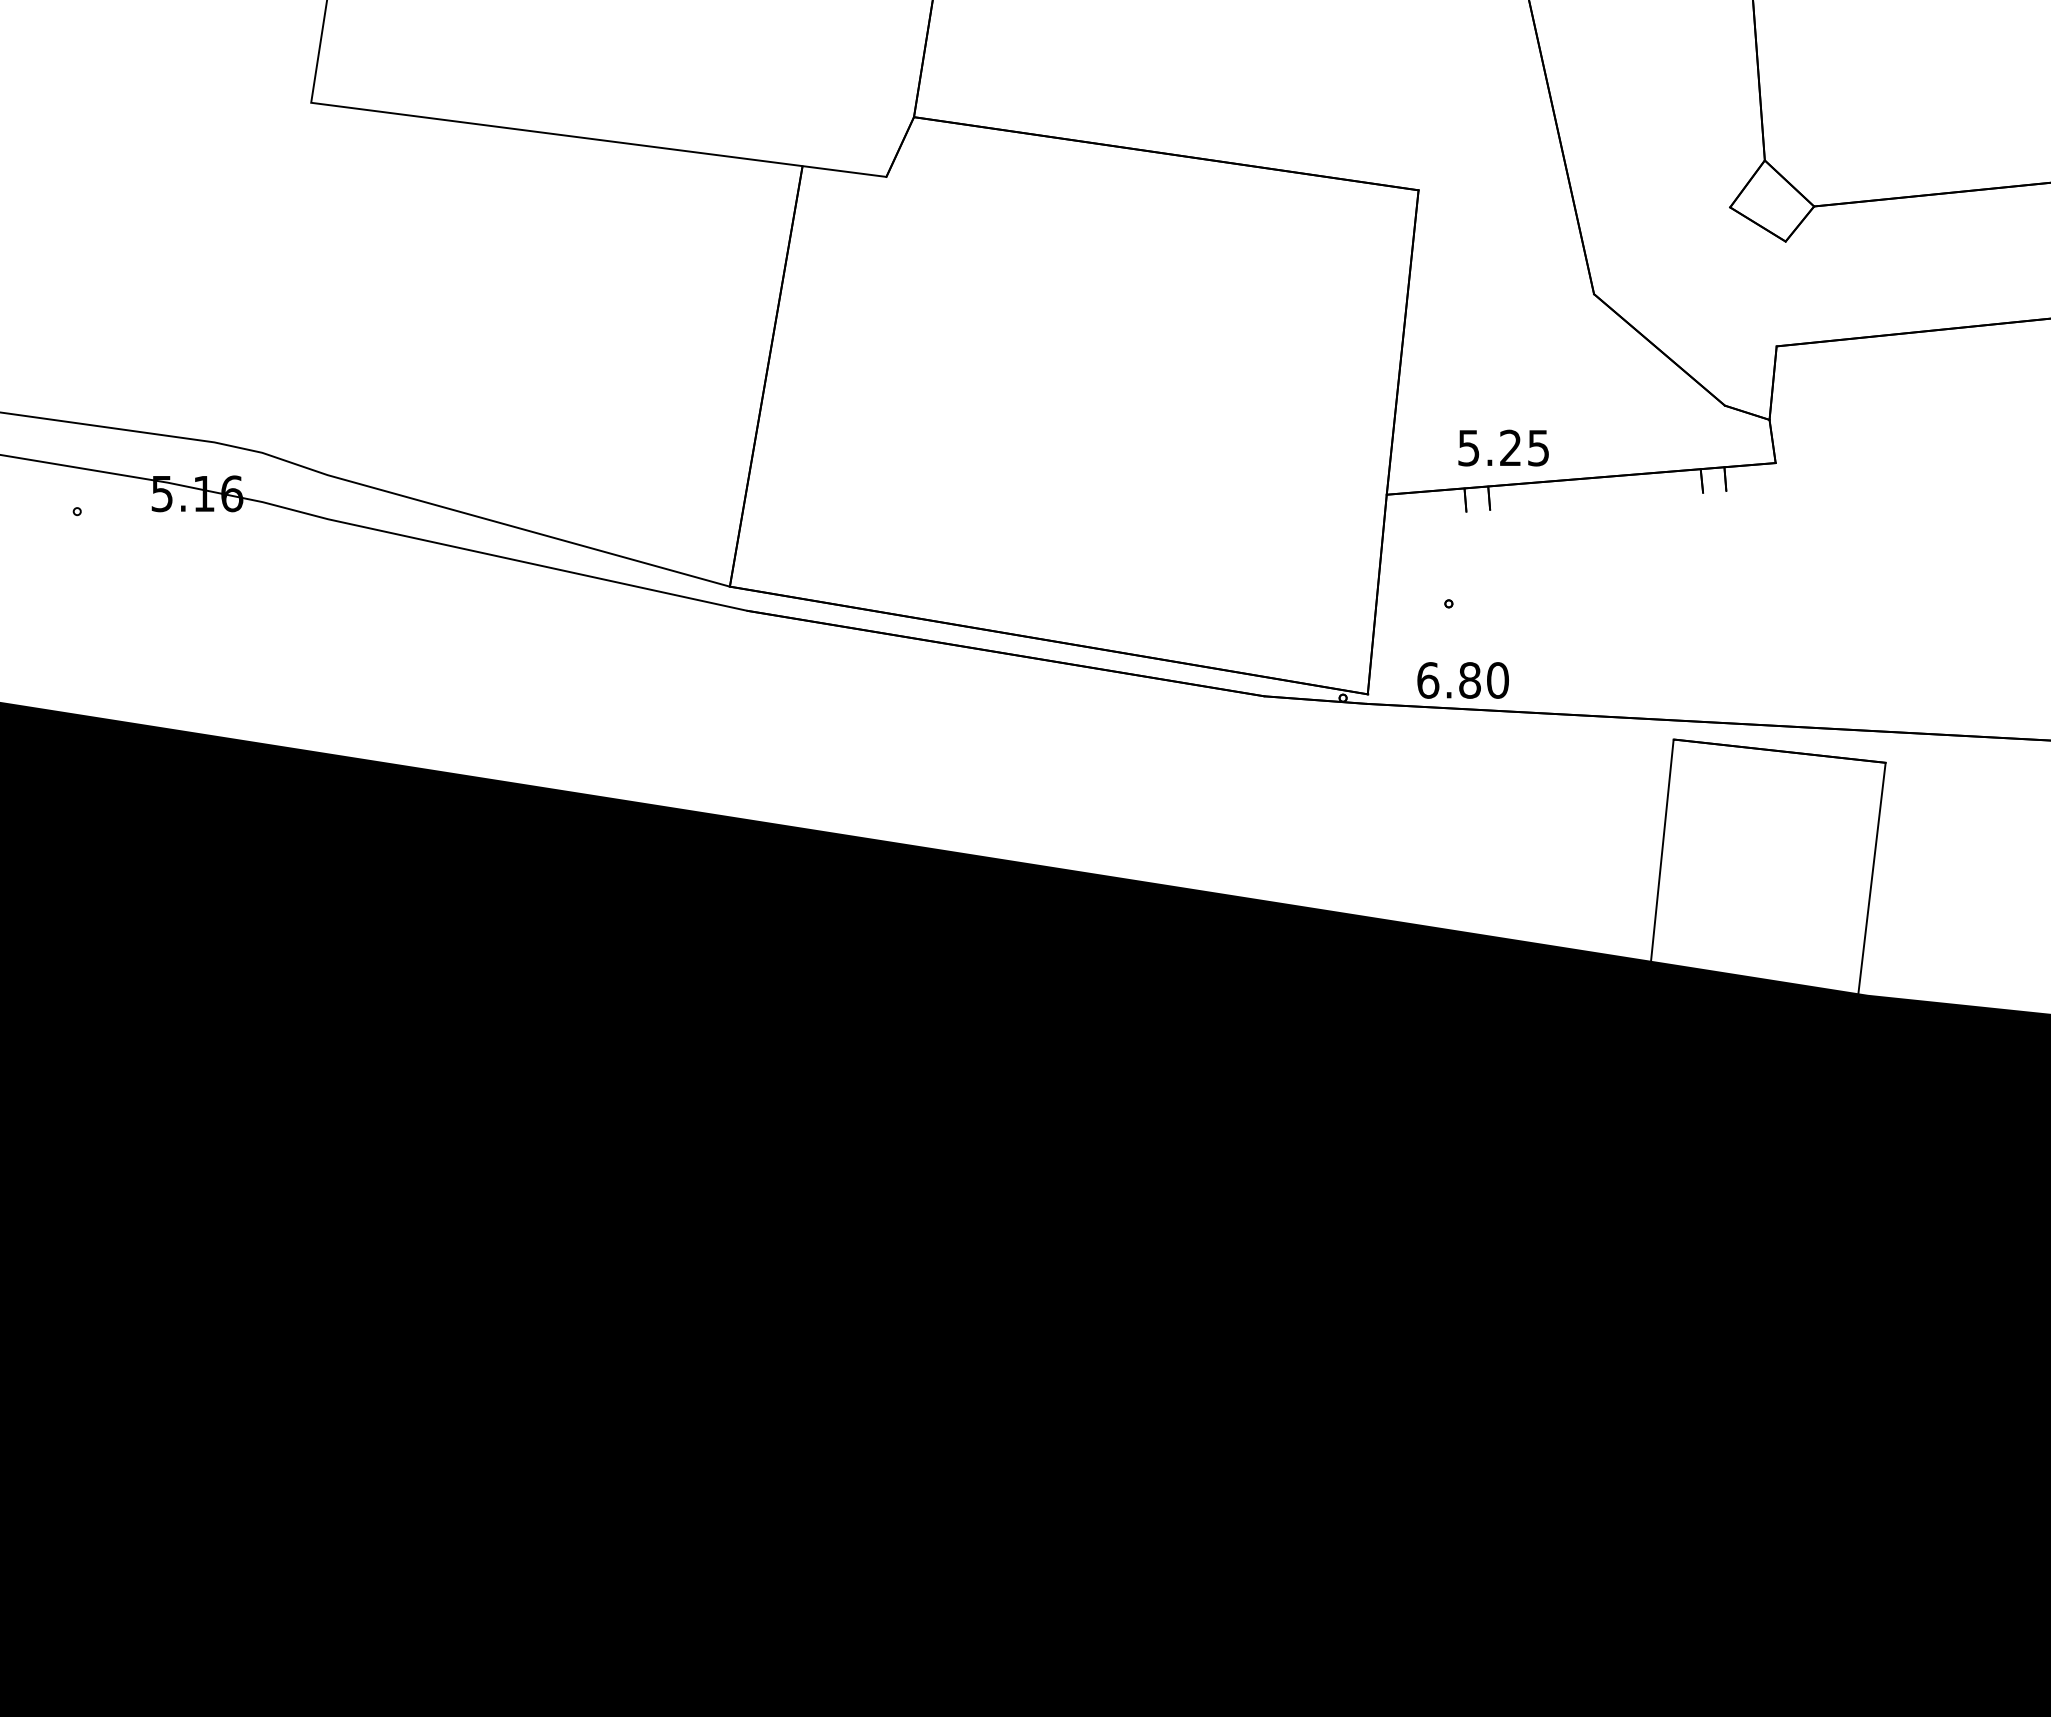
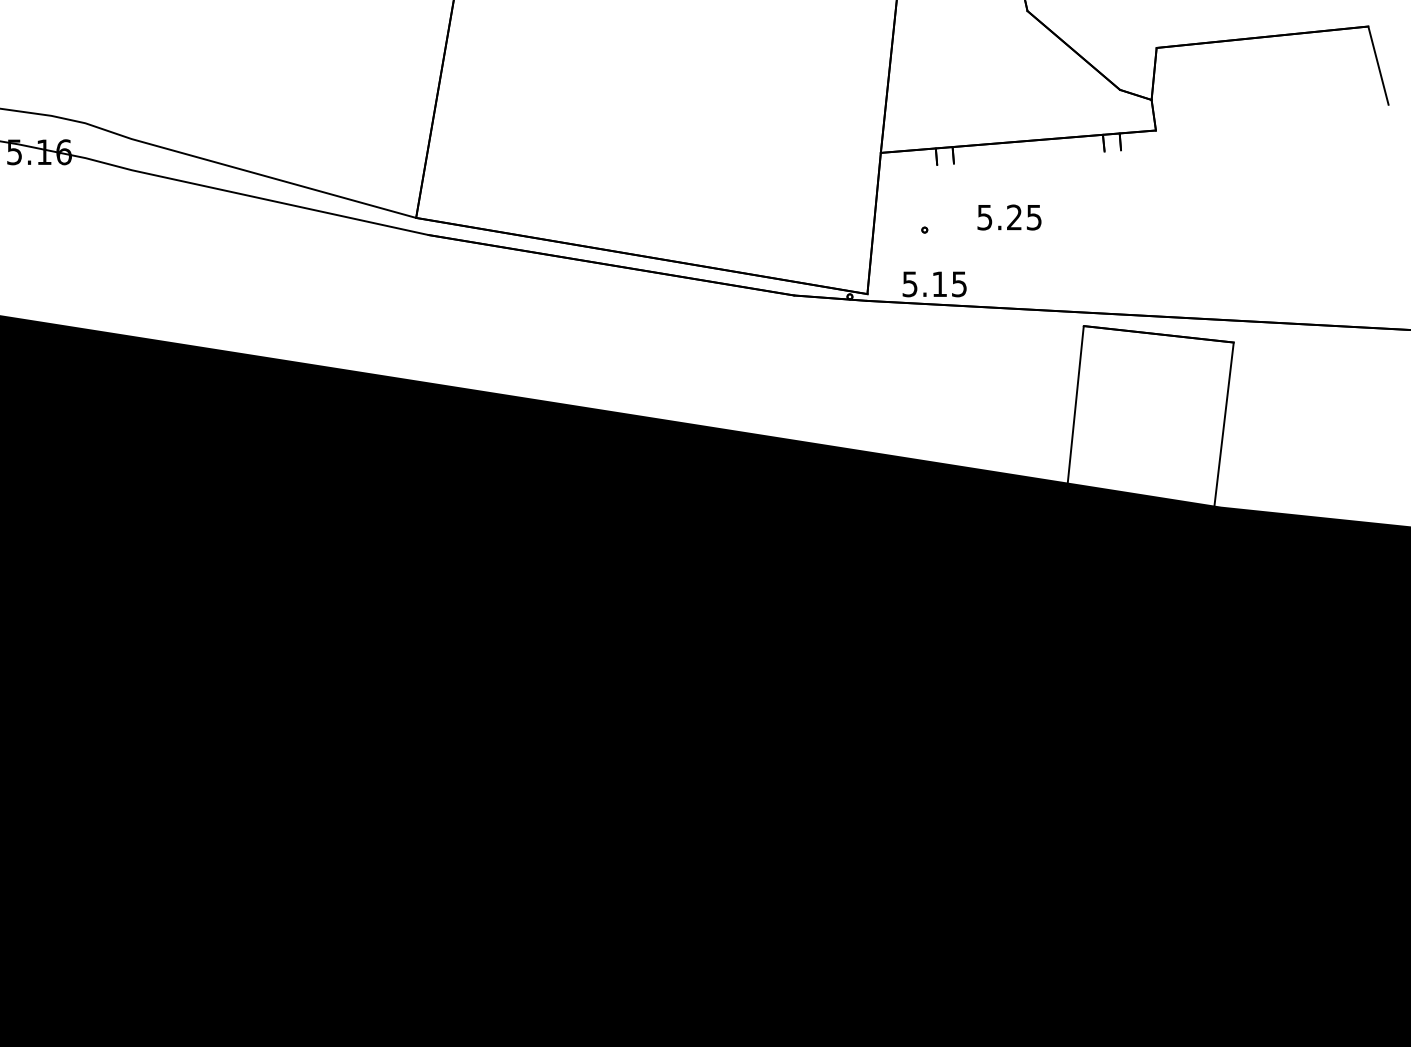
text: (1503, 447) -> (1009, 217), moved
text: (1462, 680) -> (934, 284), 6.80 -> 5.15

